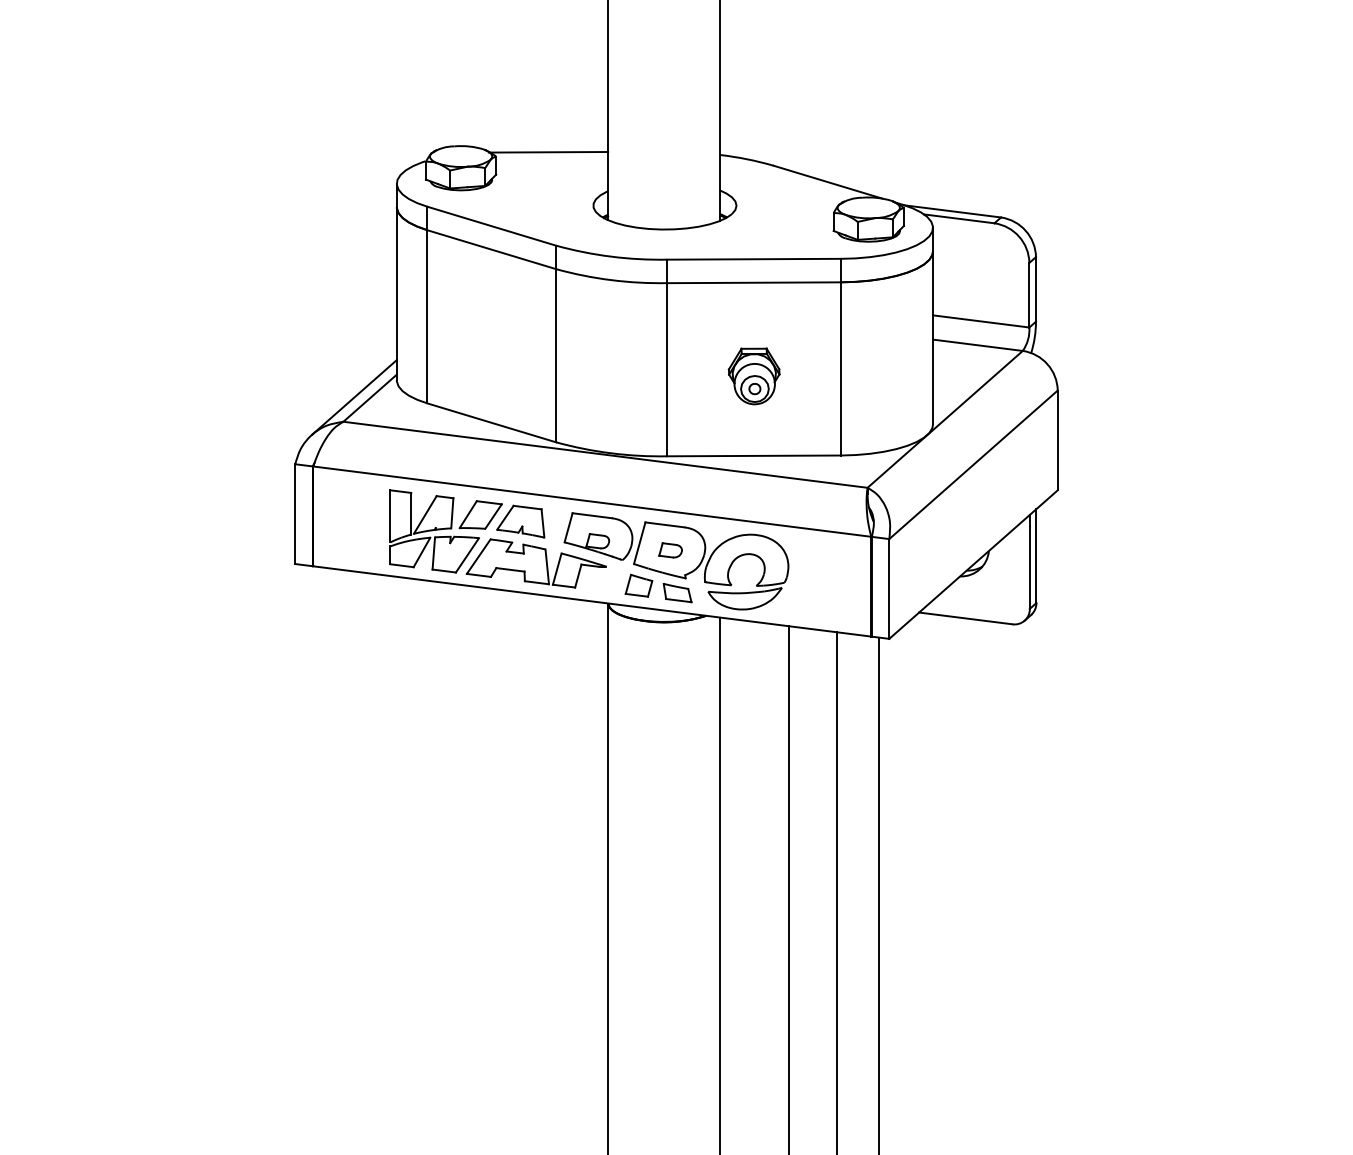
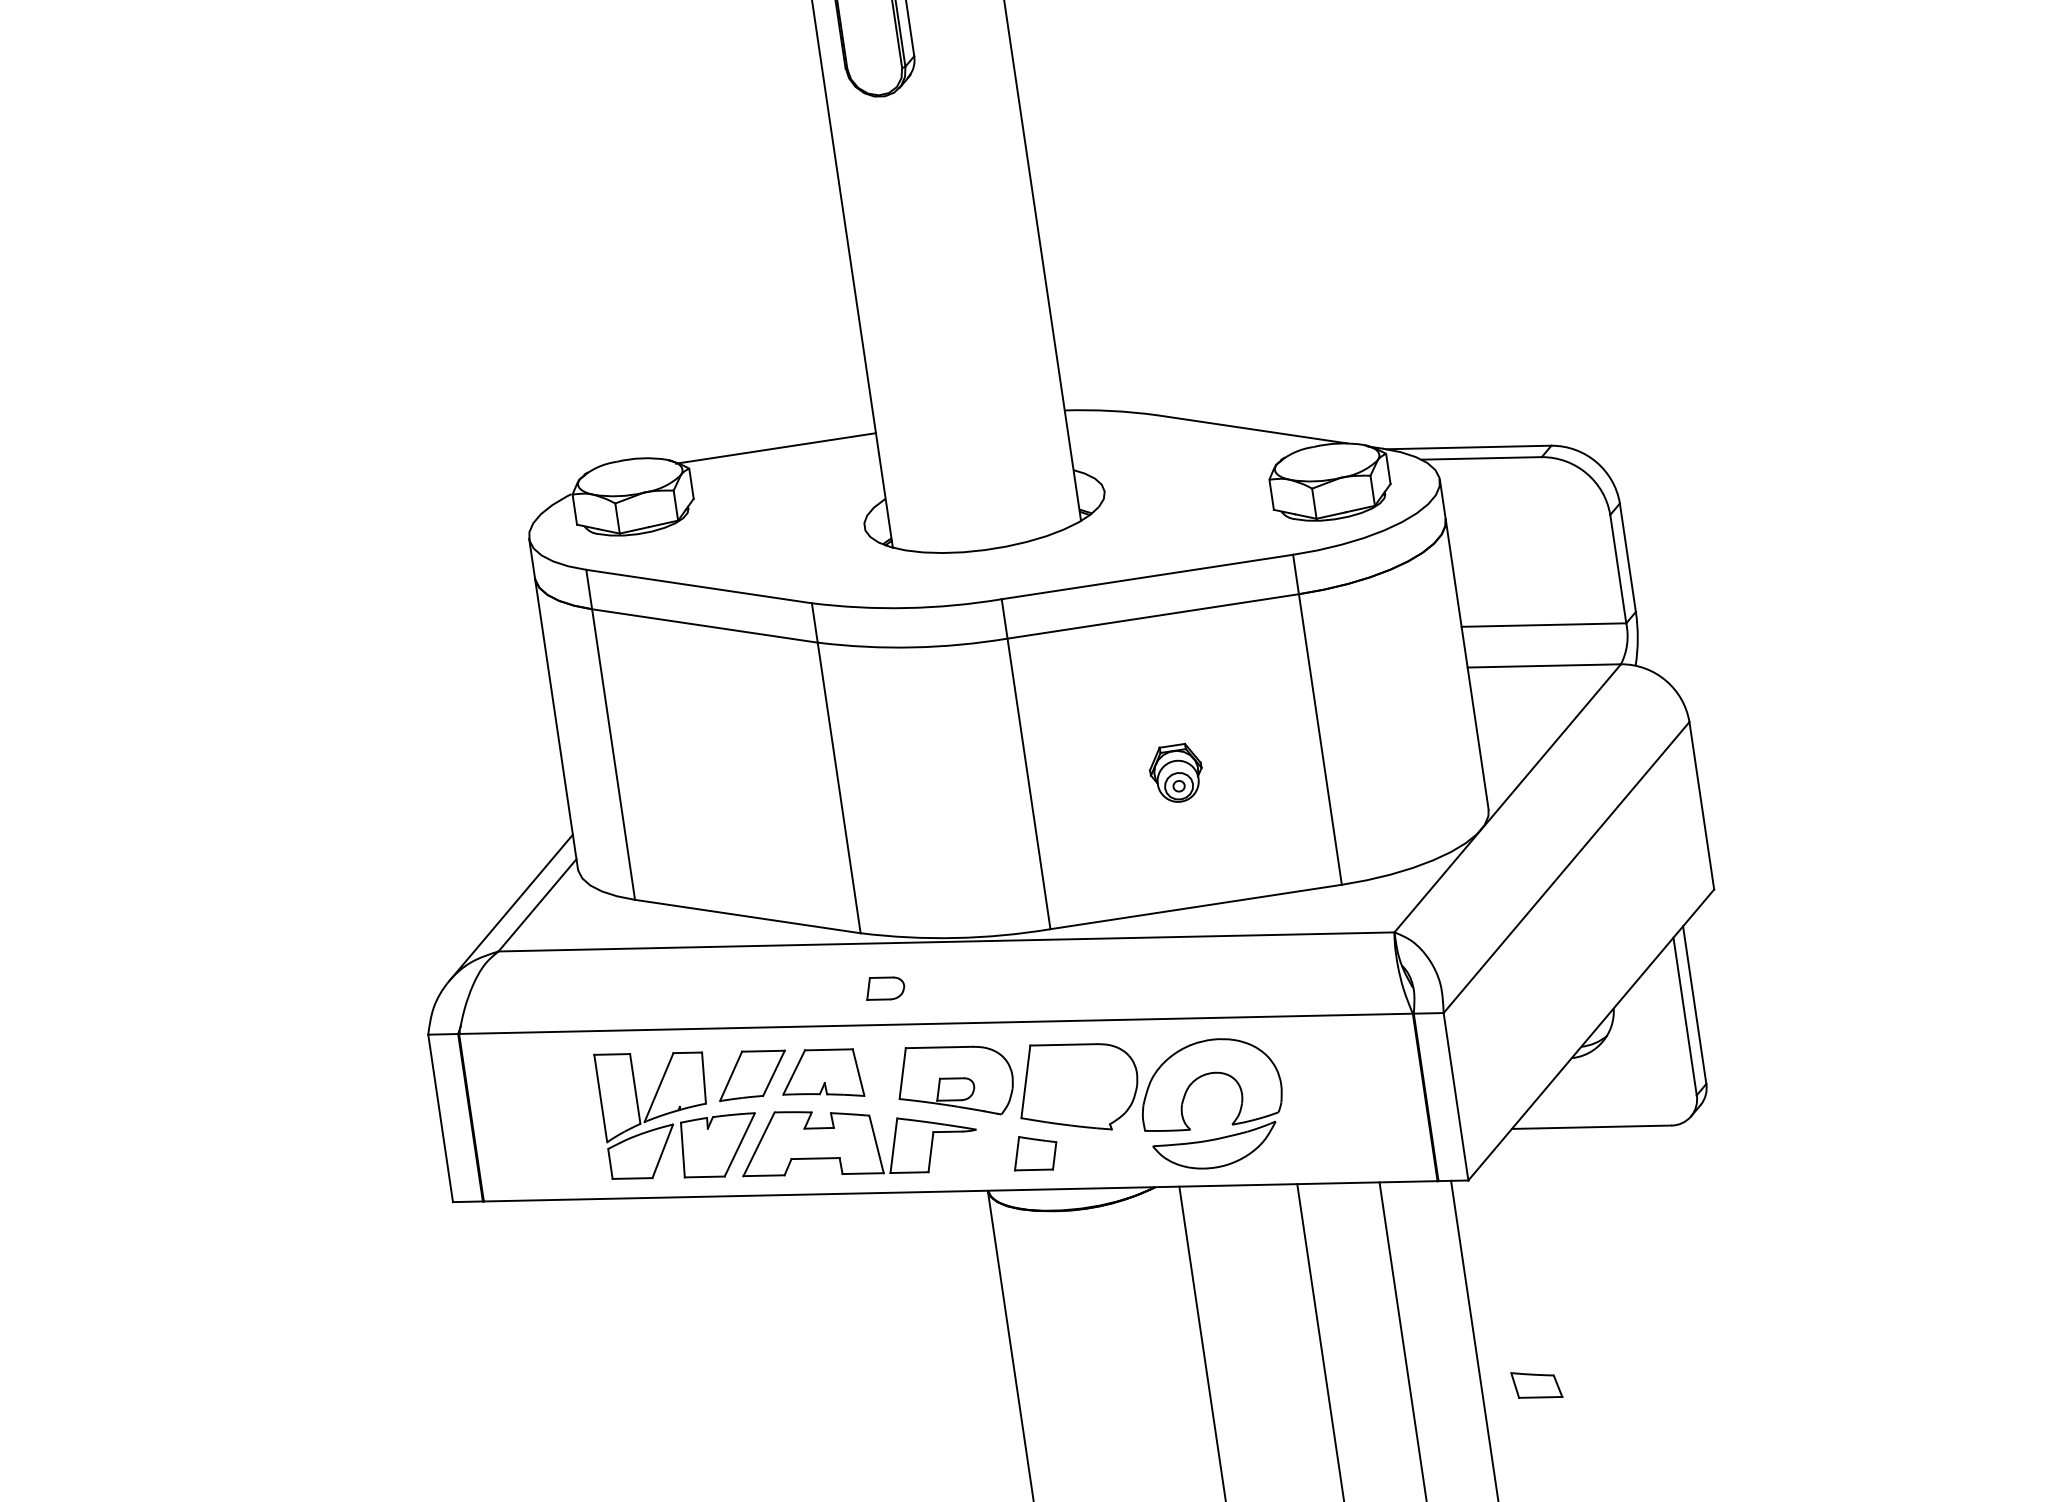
part: (753, 376) -> (1175, 773), size x0.6
part: (670, 550) -> (884, 988), moved
part: (677, 593) -> (1536, 1385), moved

